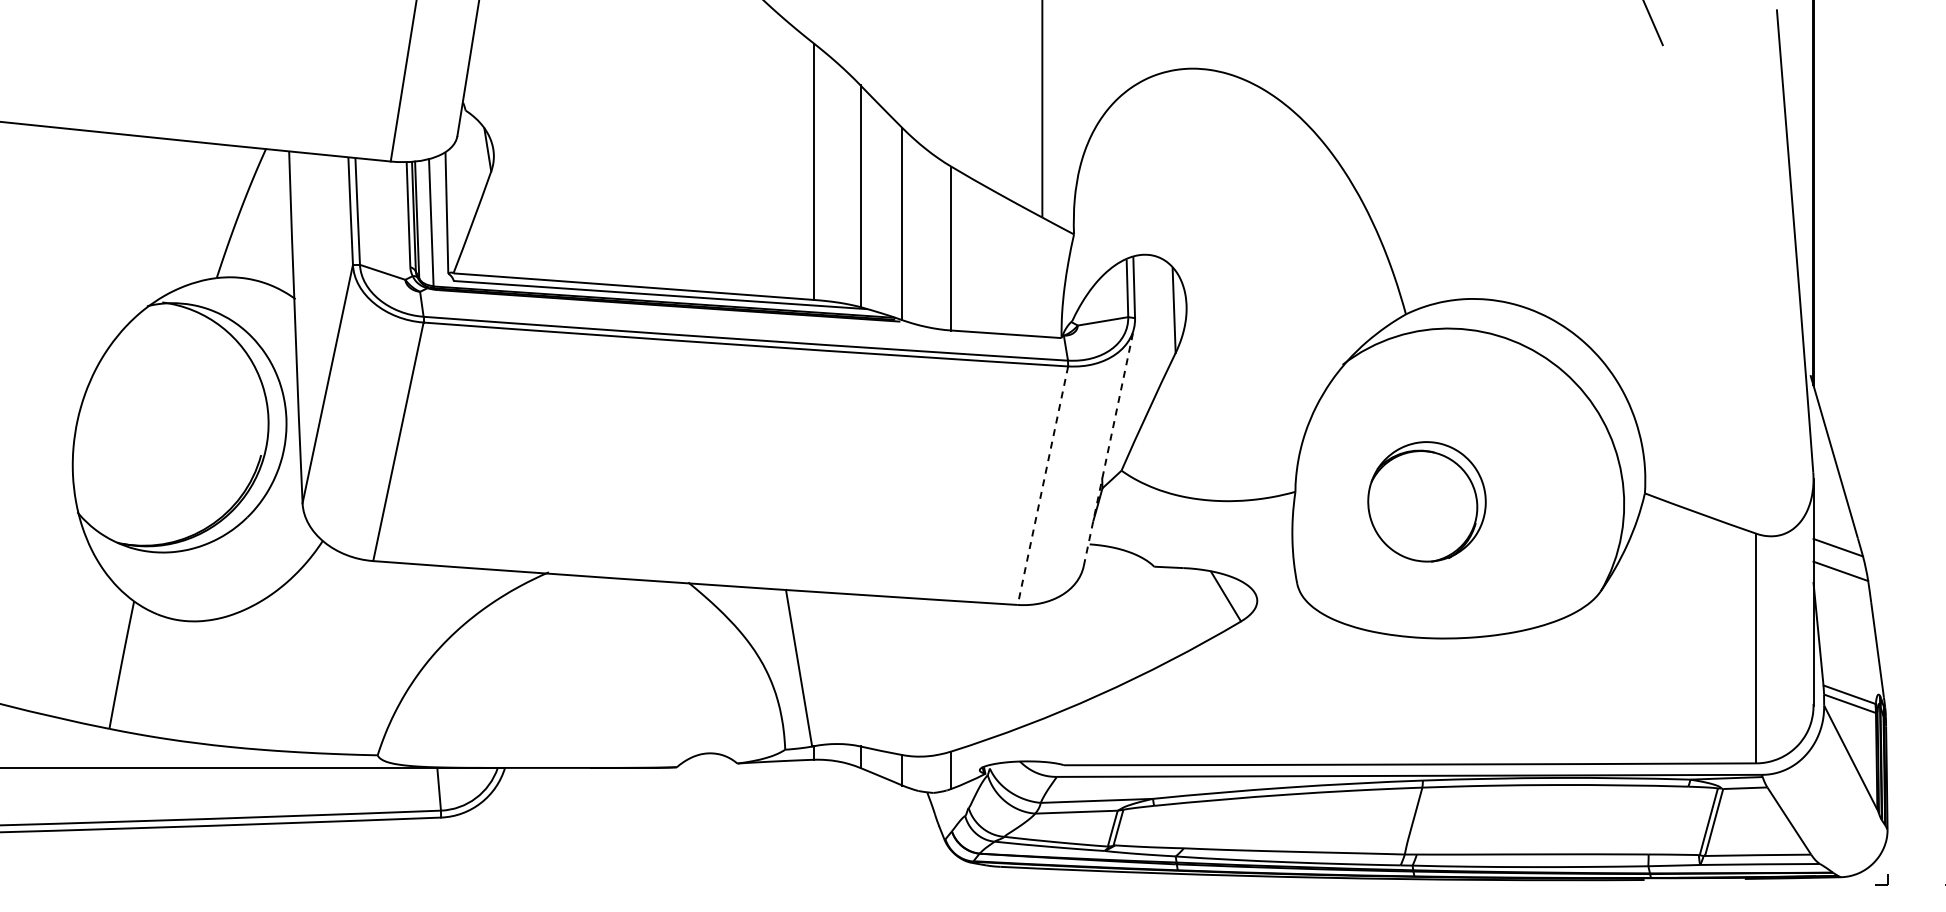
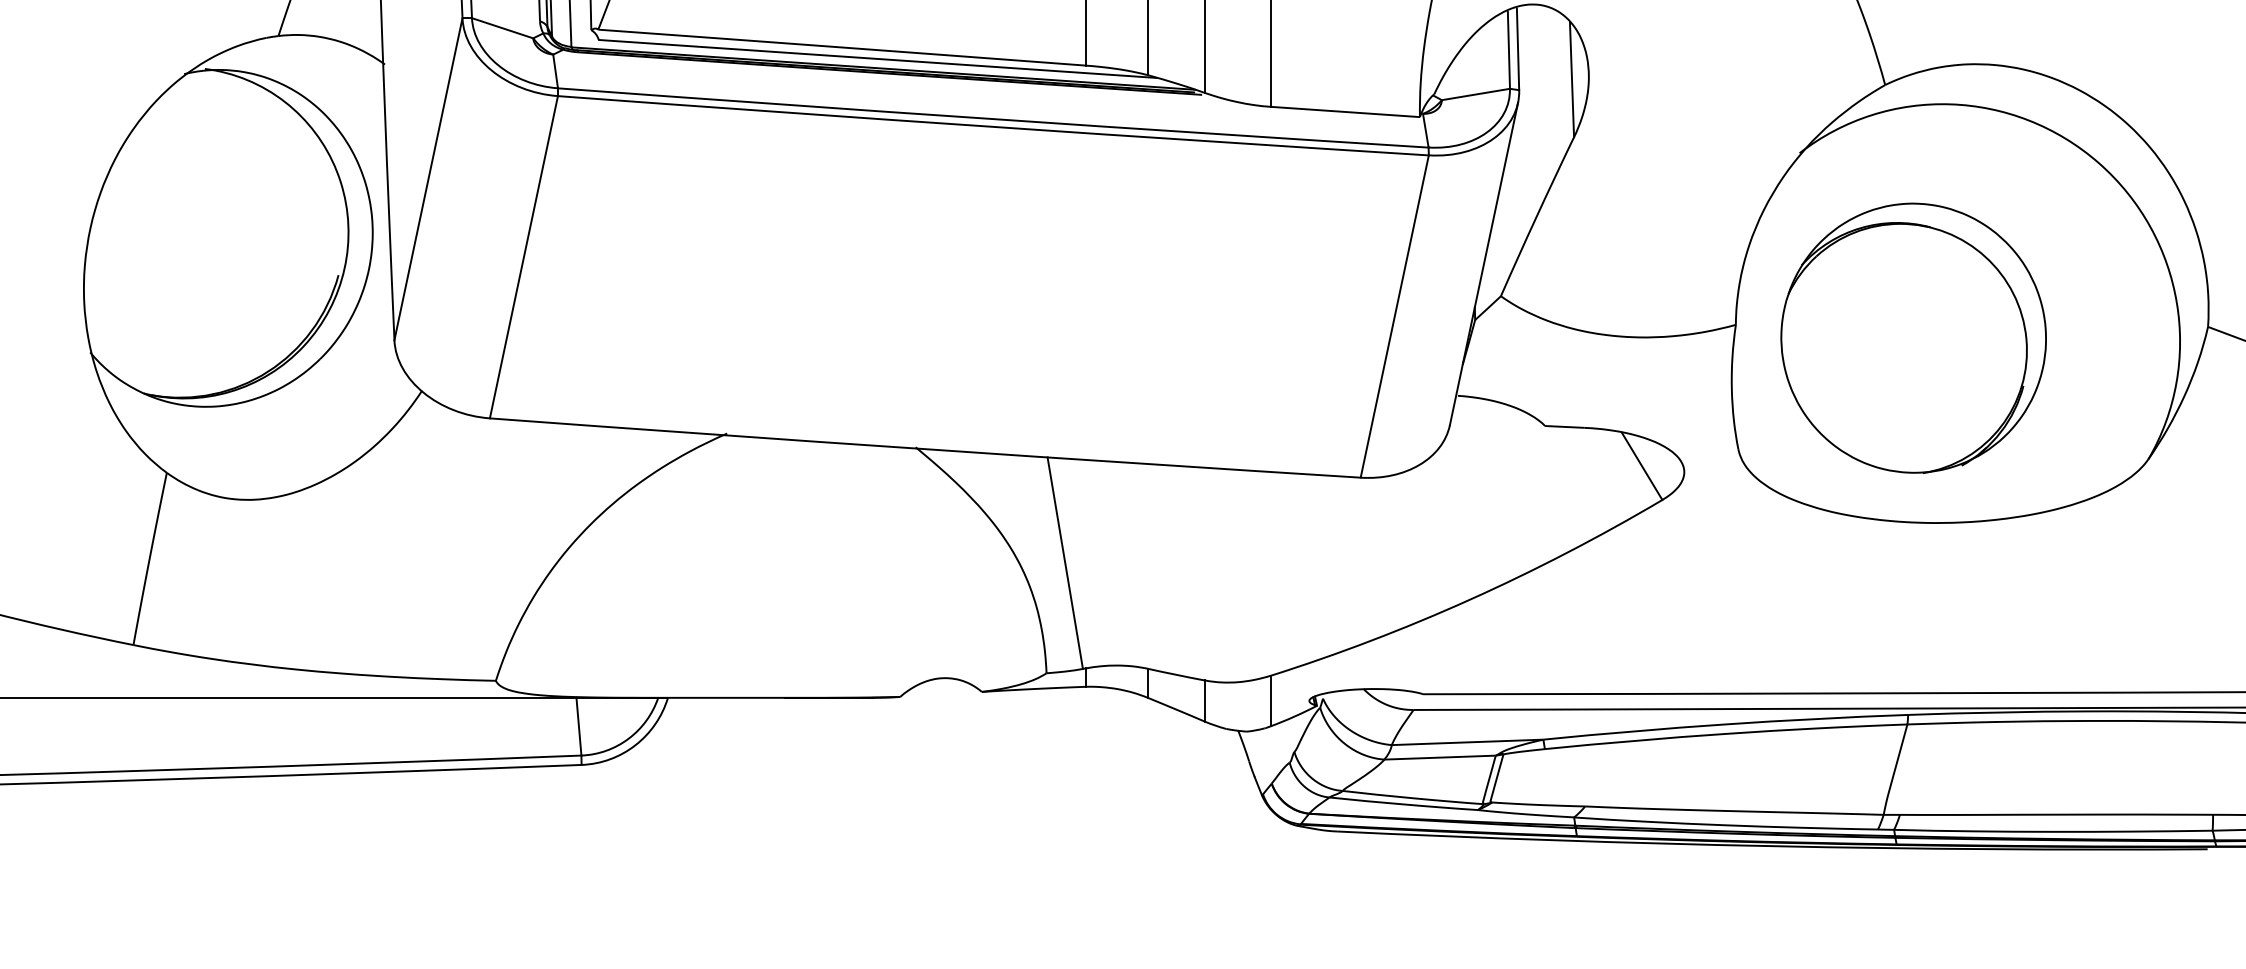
line: (1109, 446) -> (1484, 263), dashed -> solid
line: (1042, 485) -> (1394, 316), dashed -> solid
part: (1426, 501) -> (1912, 337), size x1.67

